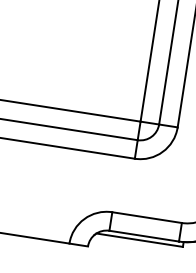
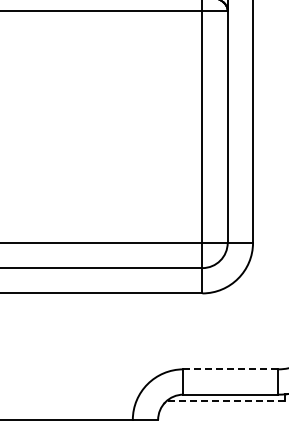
line: (147, 217) -> (231, 369), solid -> dashed
line: (139, 239) -> (225, 400), solid -> dashed

